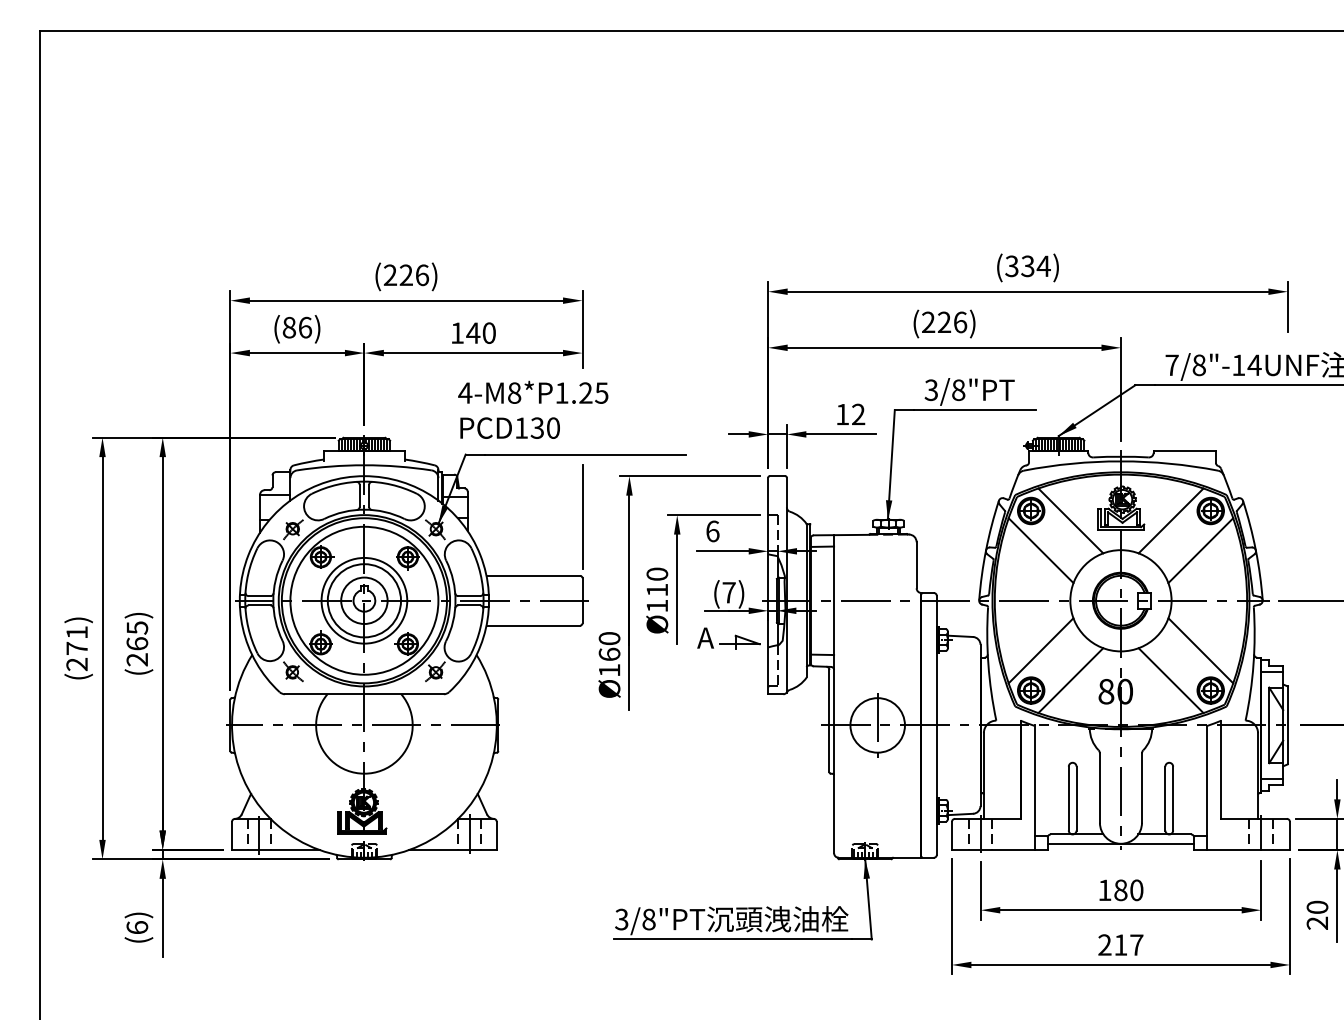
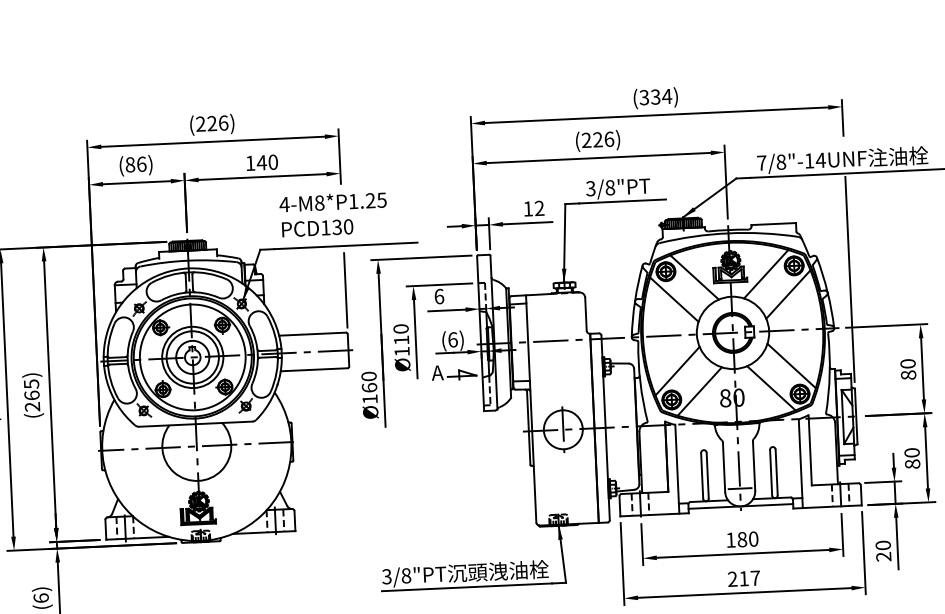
text: (533, 409) -> (333, 214), moved
line: (1287, 533) -> (849, 279), added
text: (728, 592) -> (452, 339), (7) -> (6)
line: (1120, 818) -> (739, 488), added

